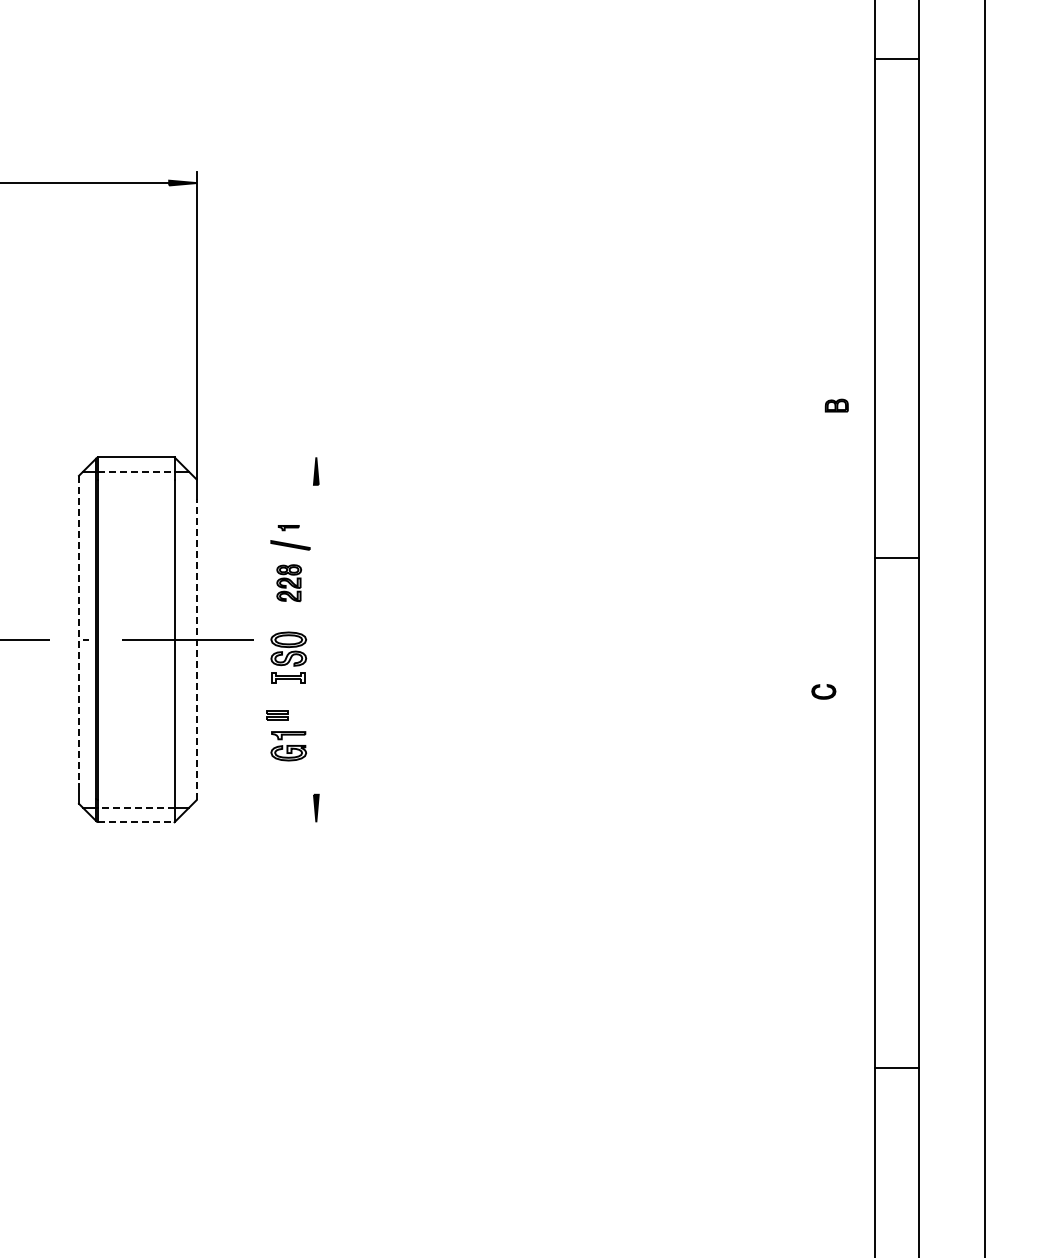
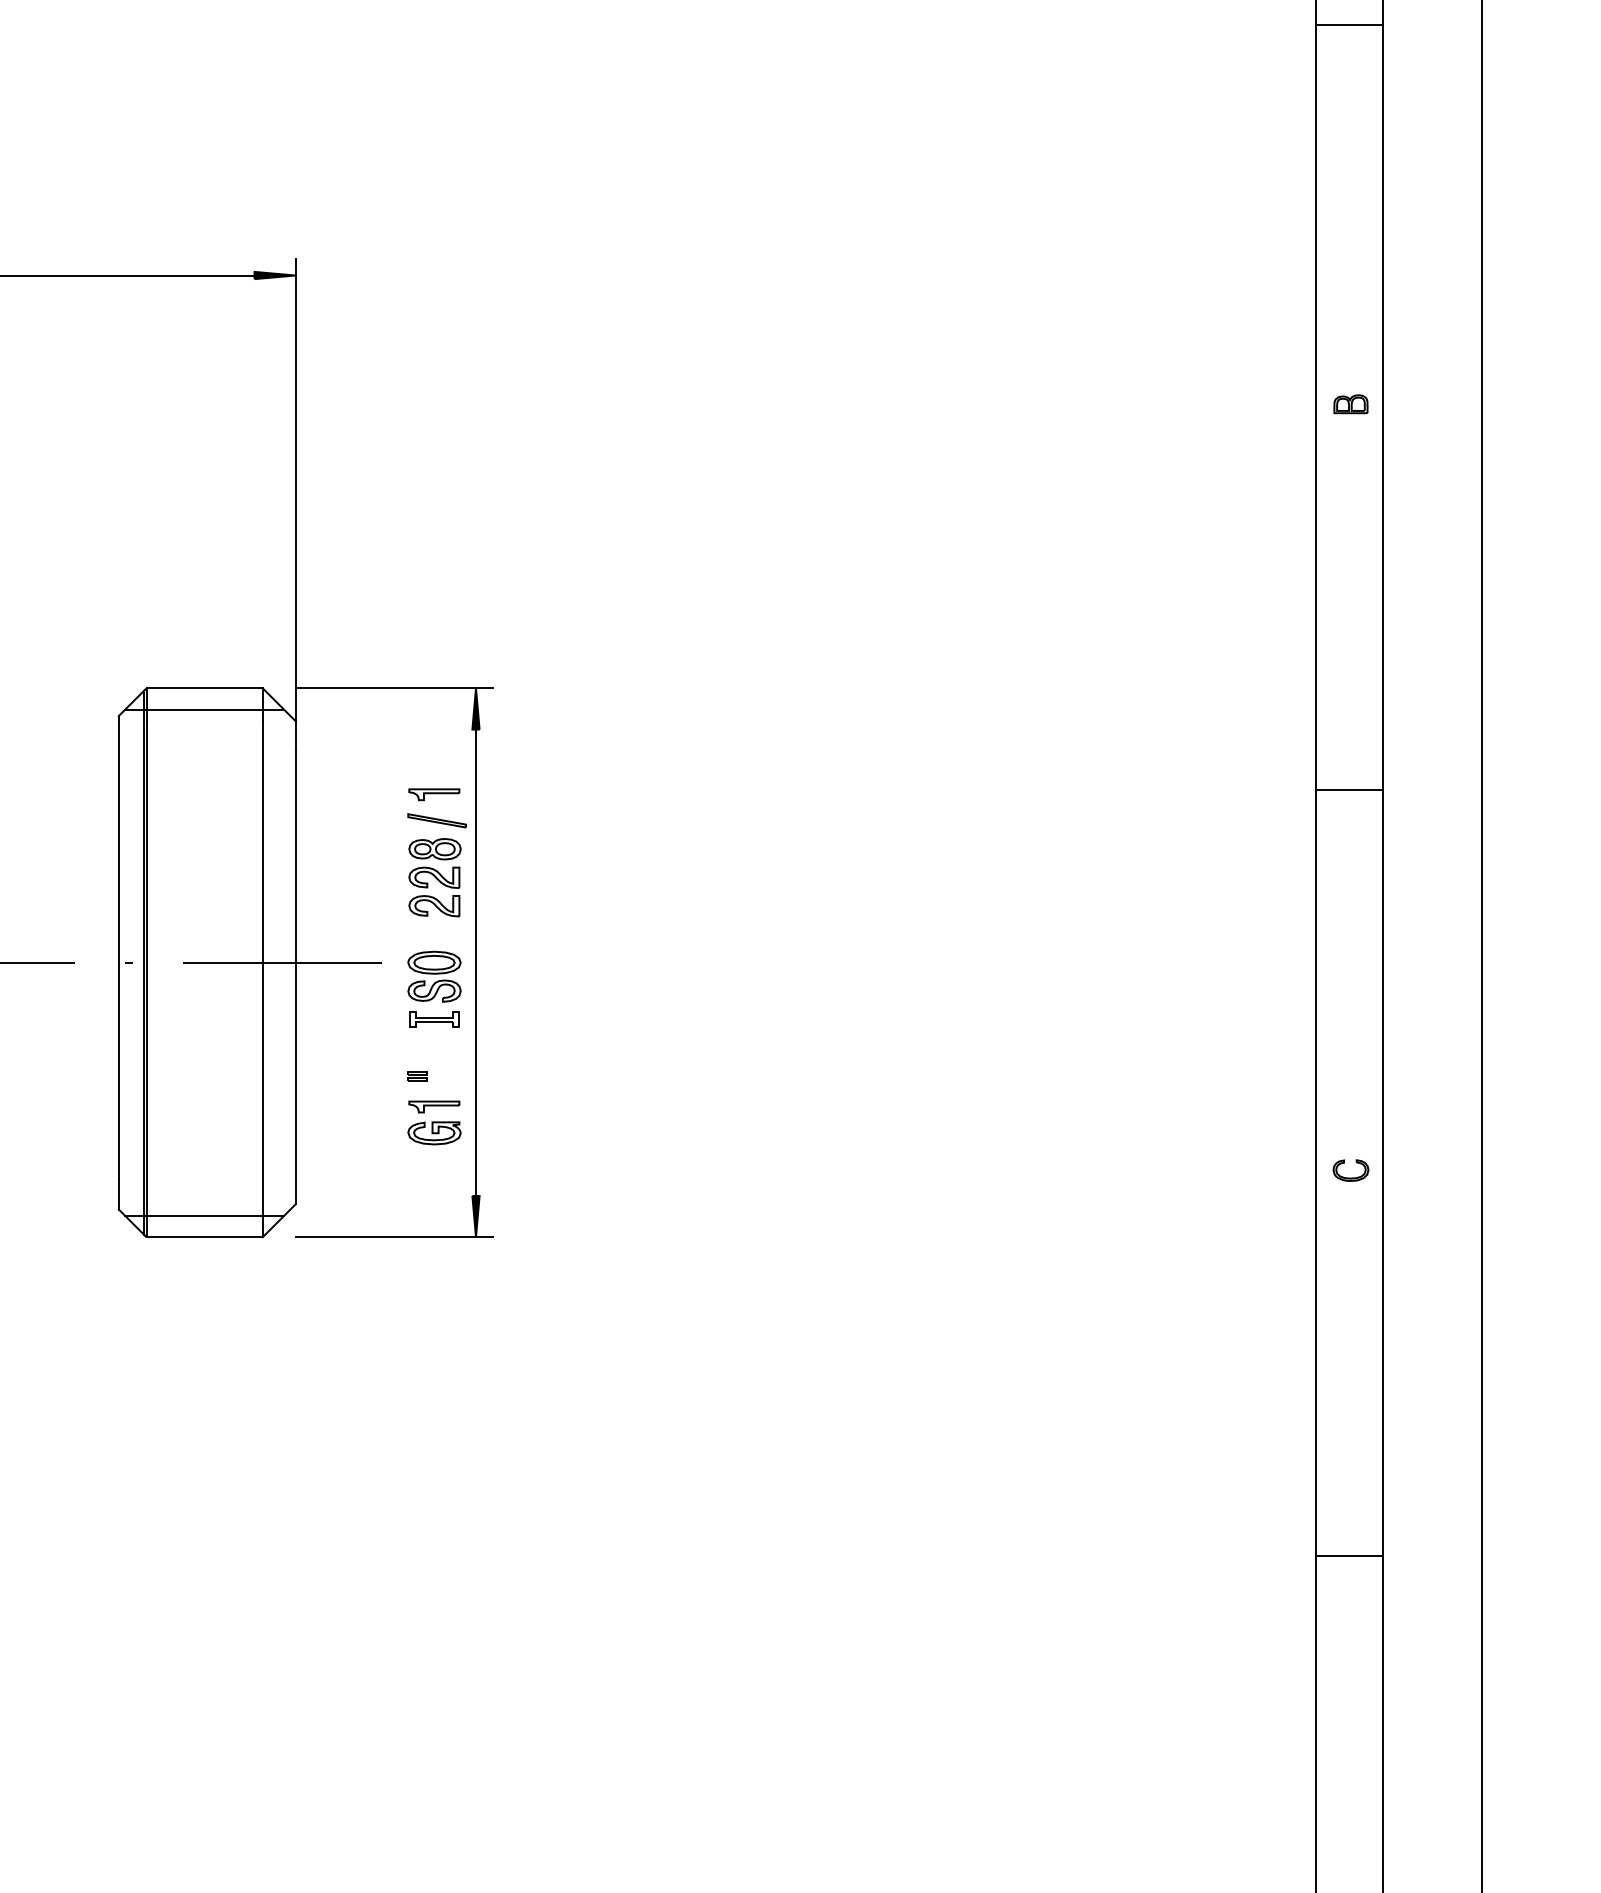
line: (896, 59) -> (1348, 24), moved
part: (836, 405) -> (1350, 404), moved
line: (261, 457) -> (393, 688), added
line: (136, 471) -> (205, 709), dashed -> solid
part: (288, 527) -> (434, 793), size x1.67
line: (896, 558) -> (1348, 790), moved
part: (289, 582) -> (435, 876), size x1.43
line: (79, 629) -> (119, 947), dashed -> solid
line: (316, 639) -> (476, 962), added
line: (196, 649) -> (295, 977), dashed -> solid
part: (823, 691) -> (1350, 1169), moved
part: (277, 714) -> (417, 1075), size x0.62
line: (136, 807) -> (205, 1215), dashed -> solid
line: (136, 822) -> (205, 1237), dashed -> solid
line: (261, 822) -> (393, 1237), added
line: (896, 1068) -> (1348, 1556), moved

